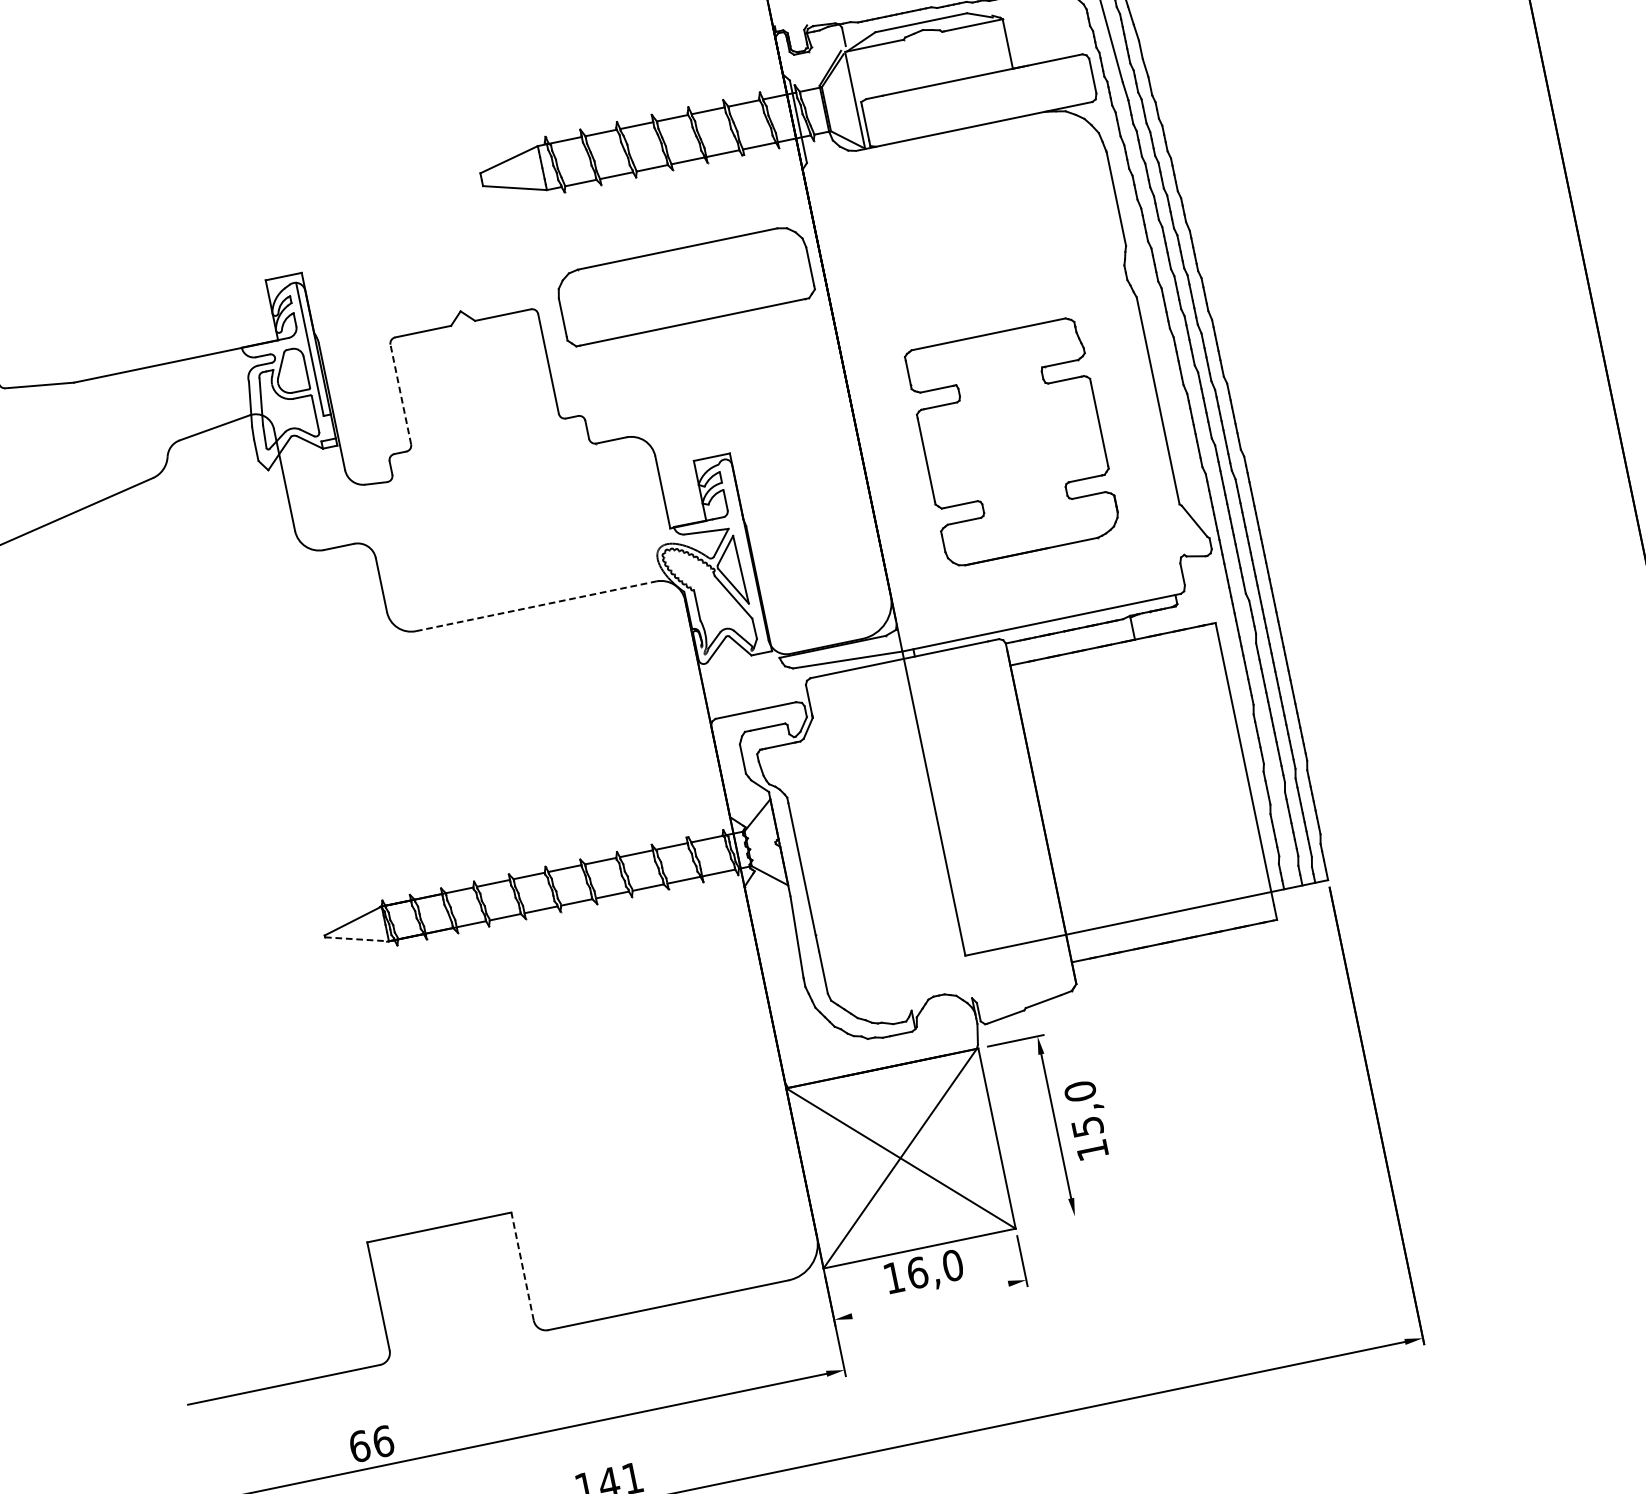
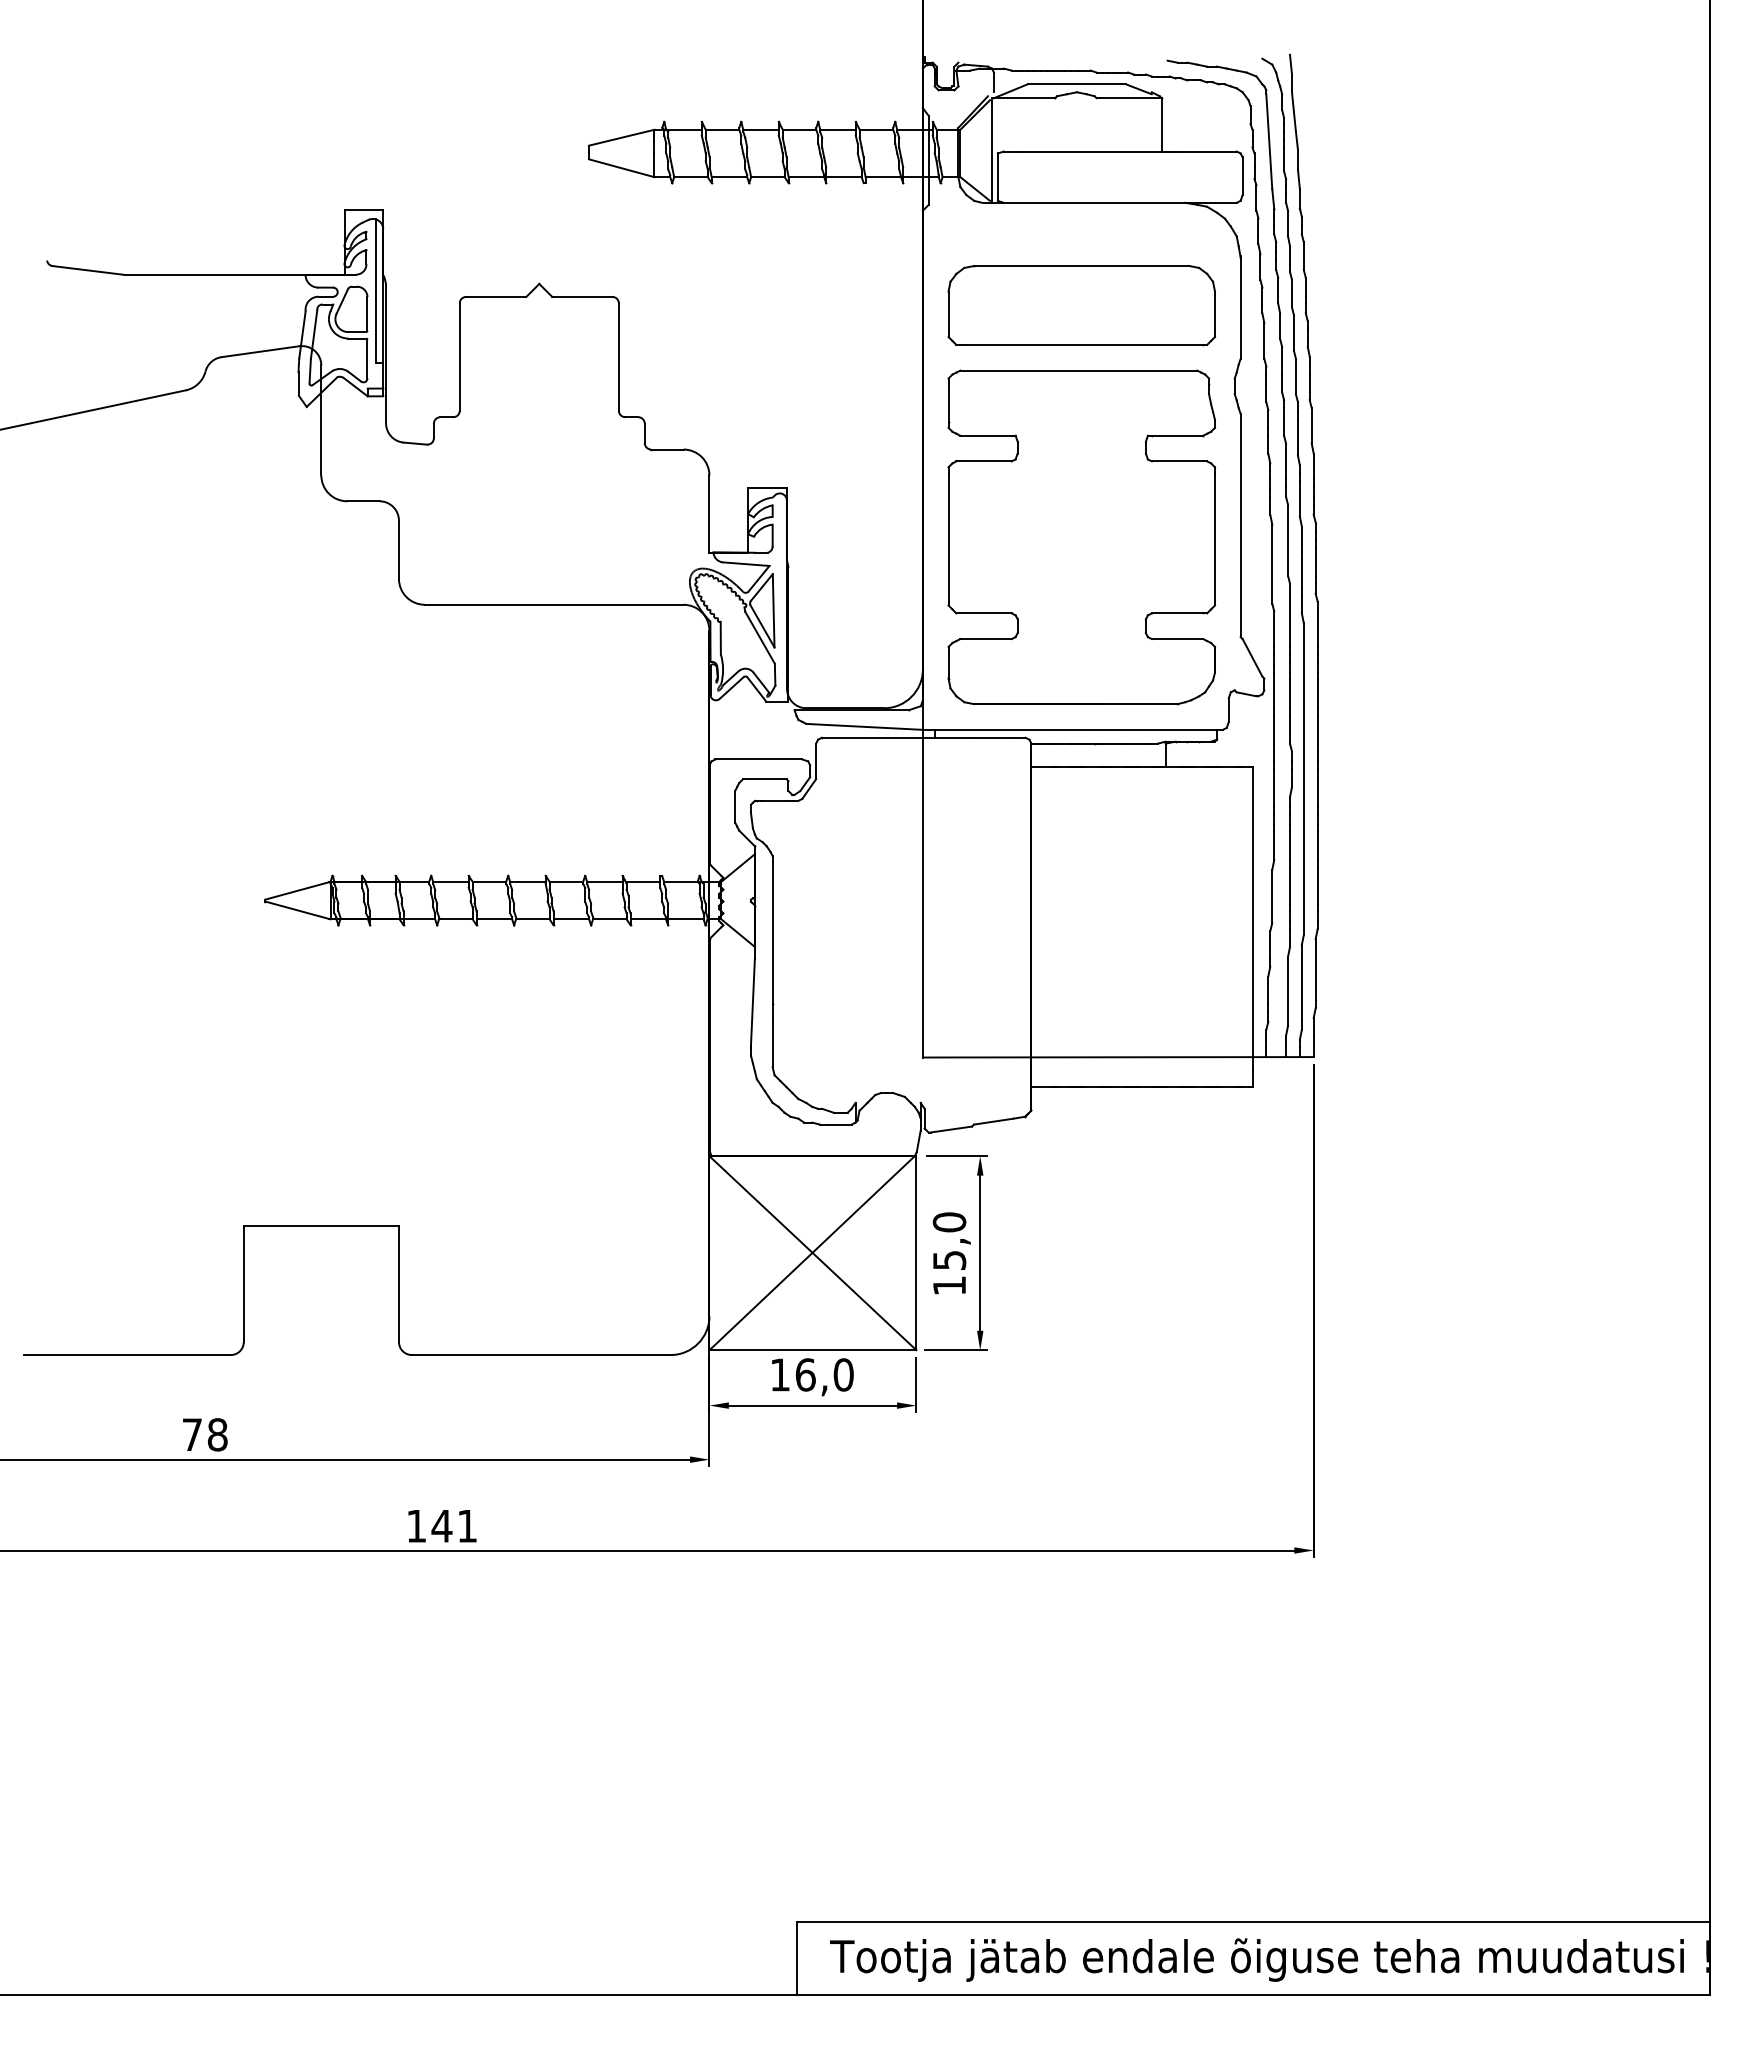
part: (684, 285) -> (1081, 305), moved
line: (400, 394) -> (459, 357), dashed -> solid
part: (1012, 442) -> (1081, 537), size x1.43
line: (536, 606) -> (554, 604), dashed -> solid
line: (356, 939) -> (297, 910), dashed -> solid
text: (1088, 1120) -> (951, 1253), moved
line: (1052, 1221) -> (955, 1350), added
line: (522, 1266) -> (399, 1283), dashed -> solid
line: (929, 1299) -> (812, 1405), added
text: (370, 1443) -> (204, 1434), 66 -> 78

